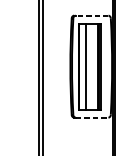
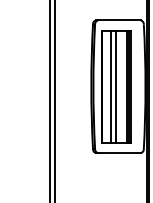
line: (91, 15) -> (118, 20), dashed -> solid
line: (89, 66) -> (116, 86), added
line: (92, 118) -> (119, 153), dashed -> solid

